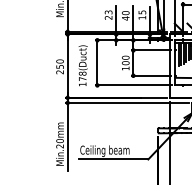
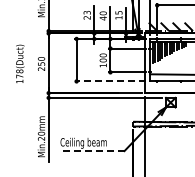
text: (83, 65) -> (20, 63), moved
line: (133, 85) -> (110, 81), solid -> dashed
line: (113, 159) -> (91, 151), solid -> dashed

